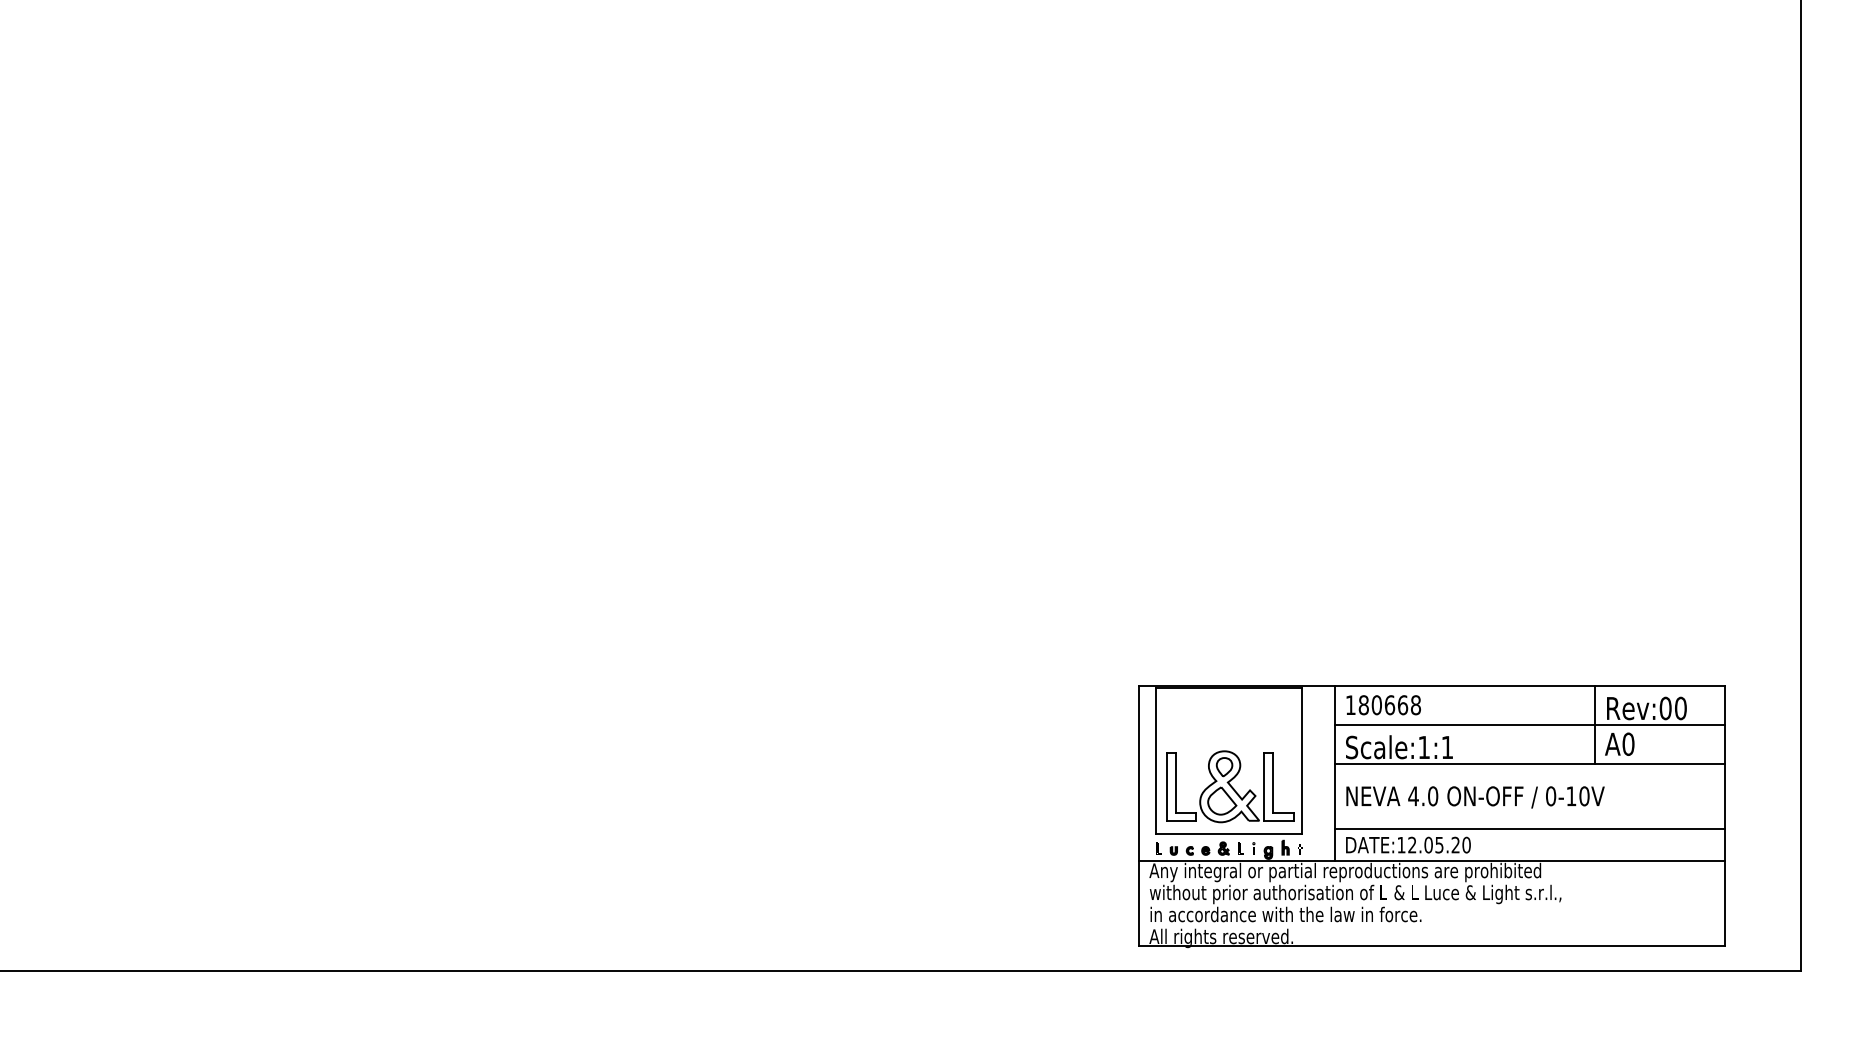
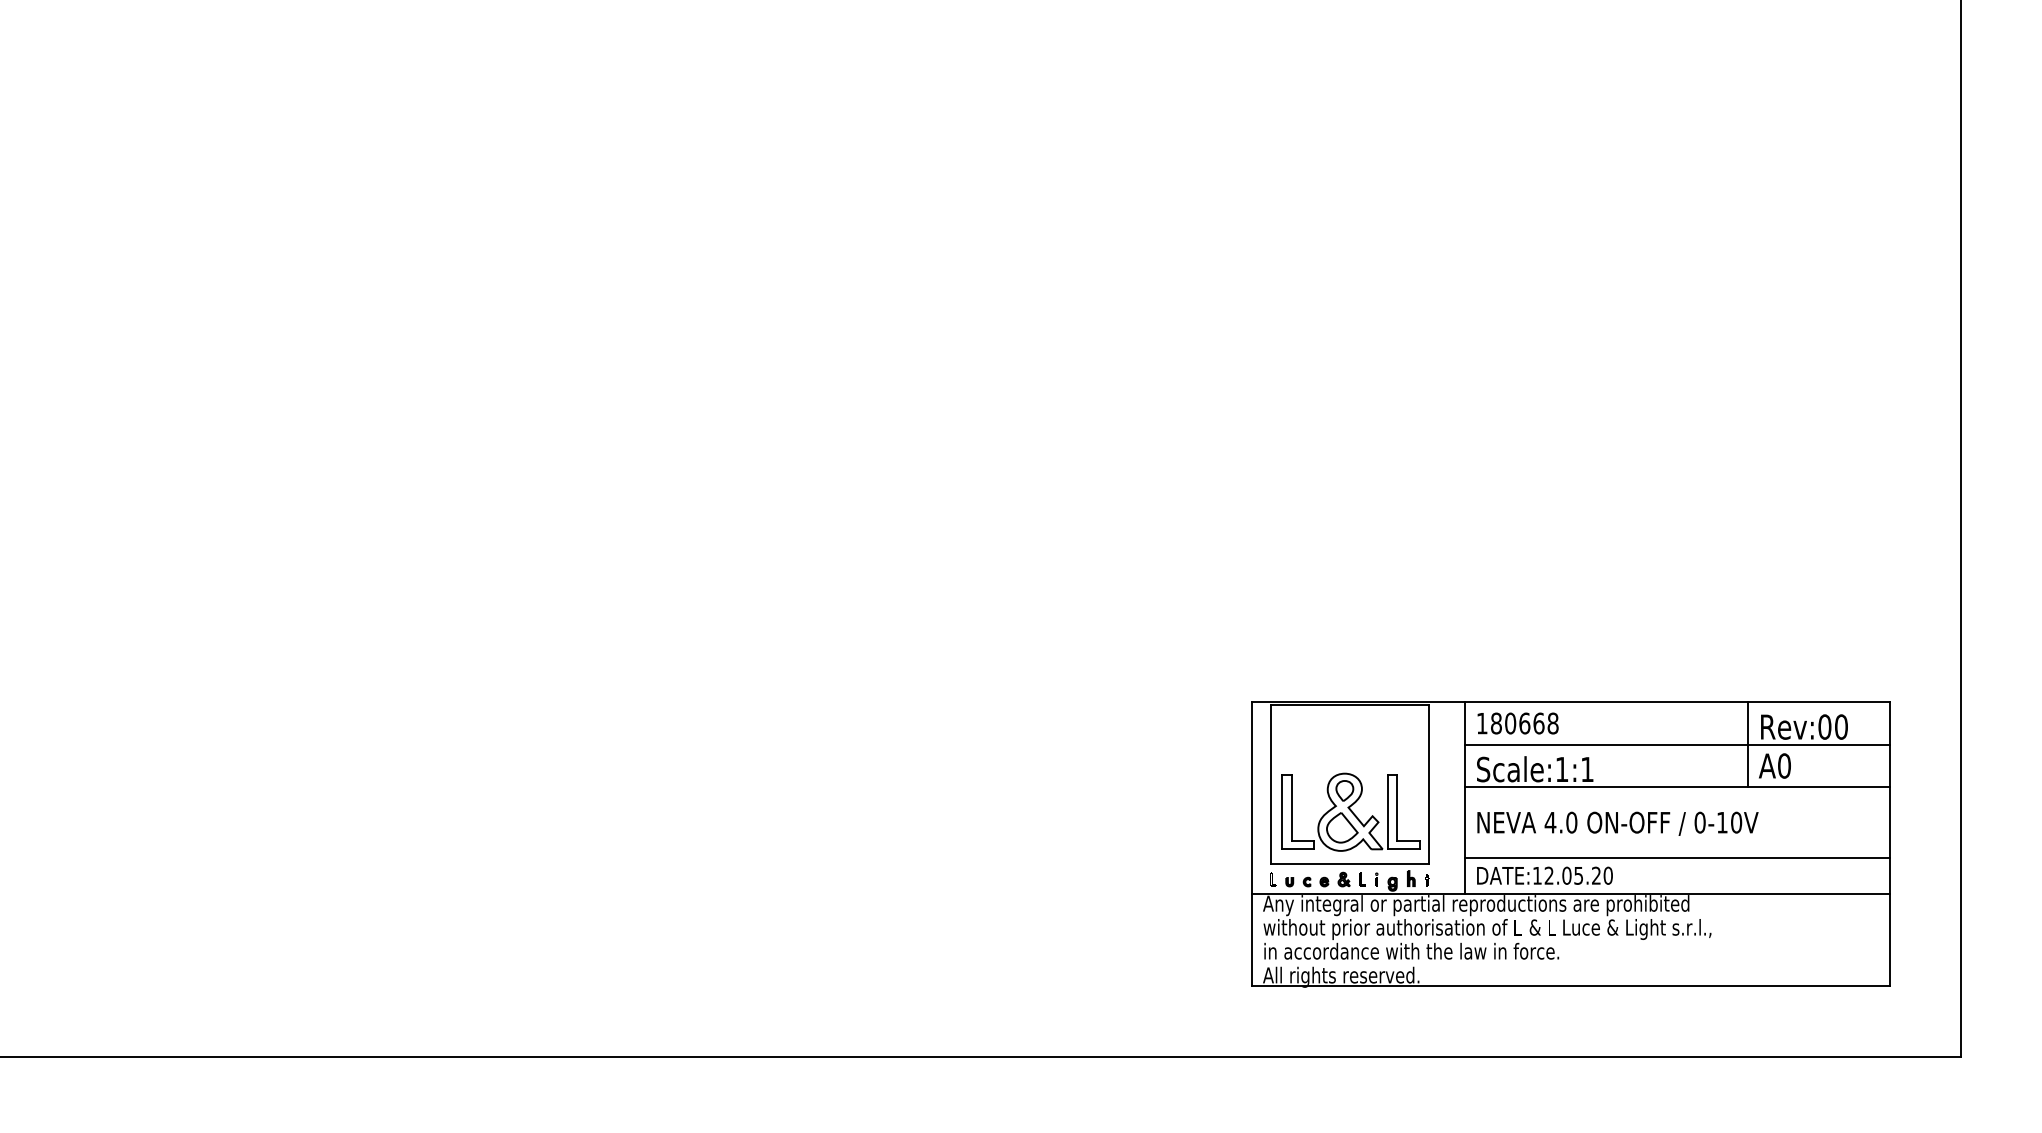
part: (1431, 816) -> (1570, 844), moved

